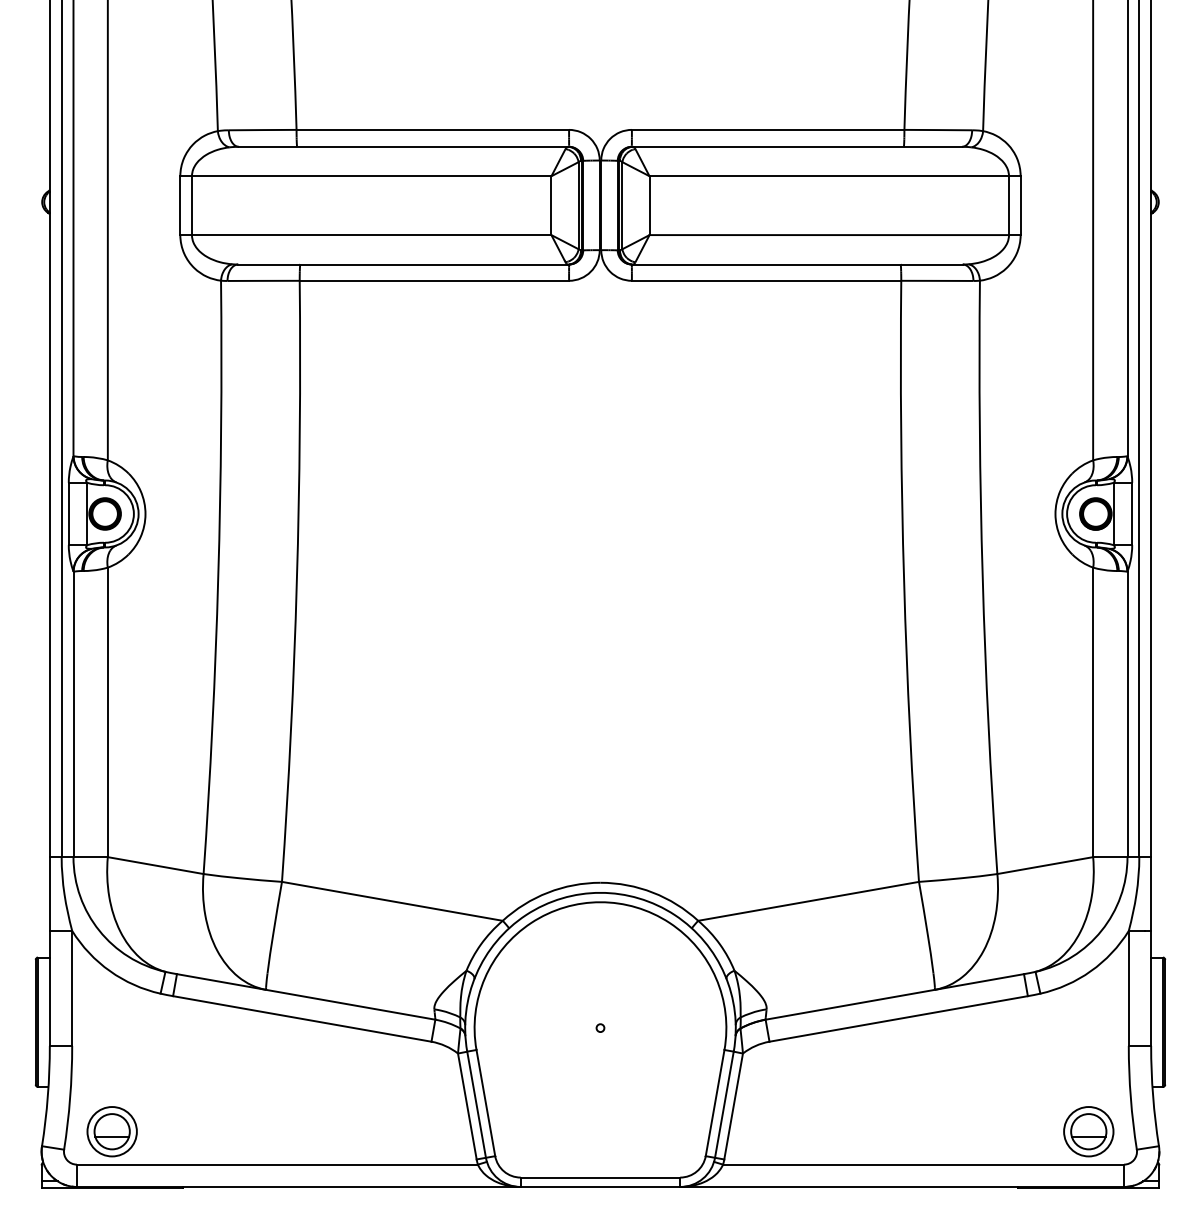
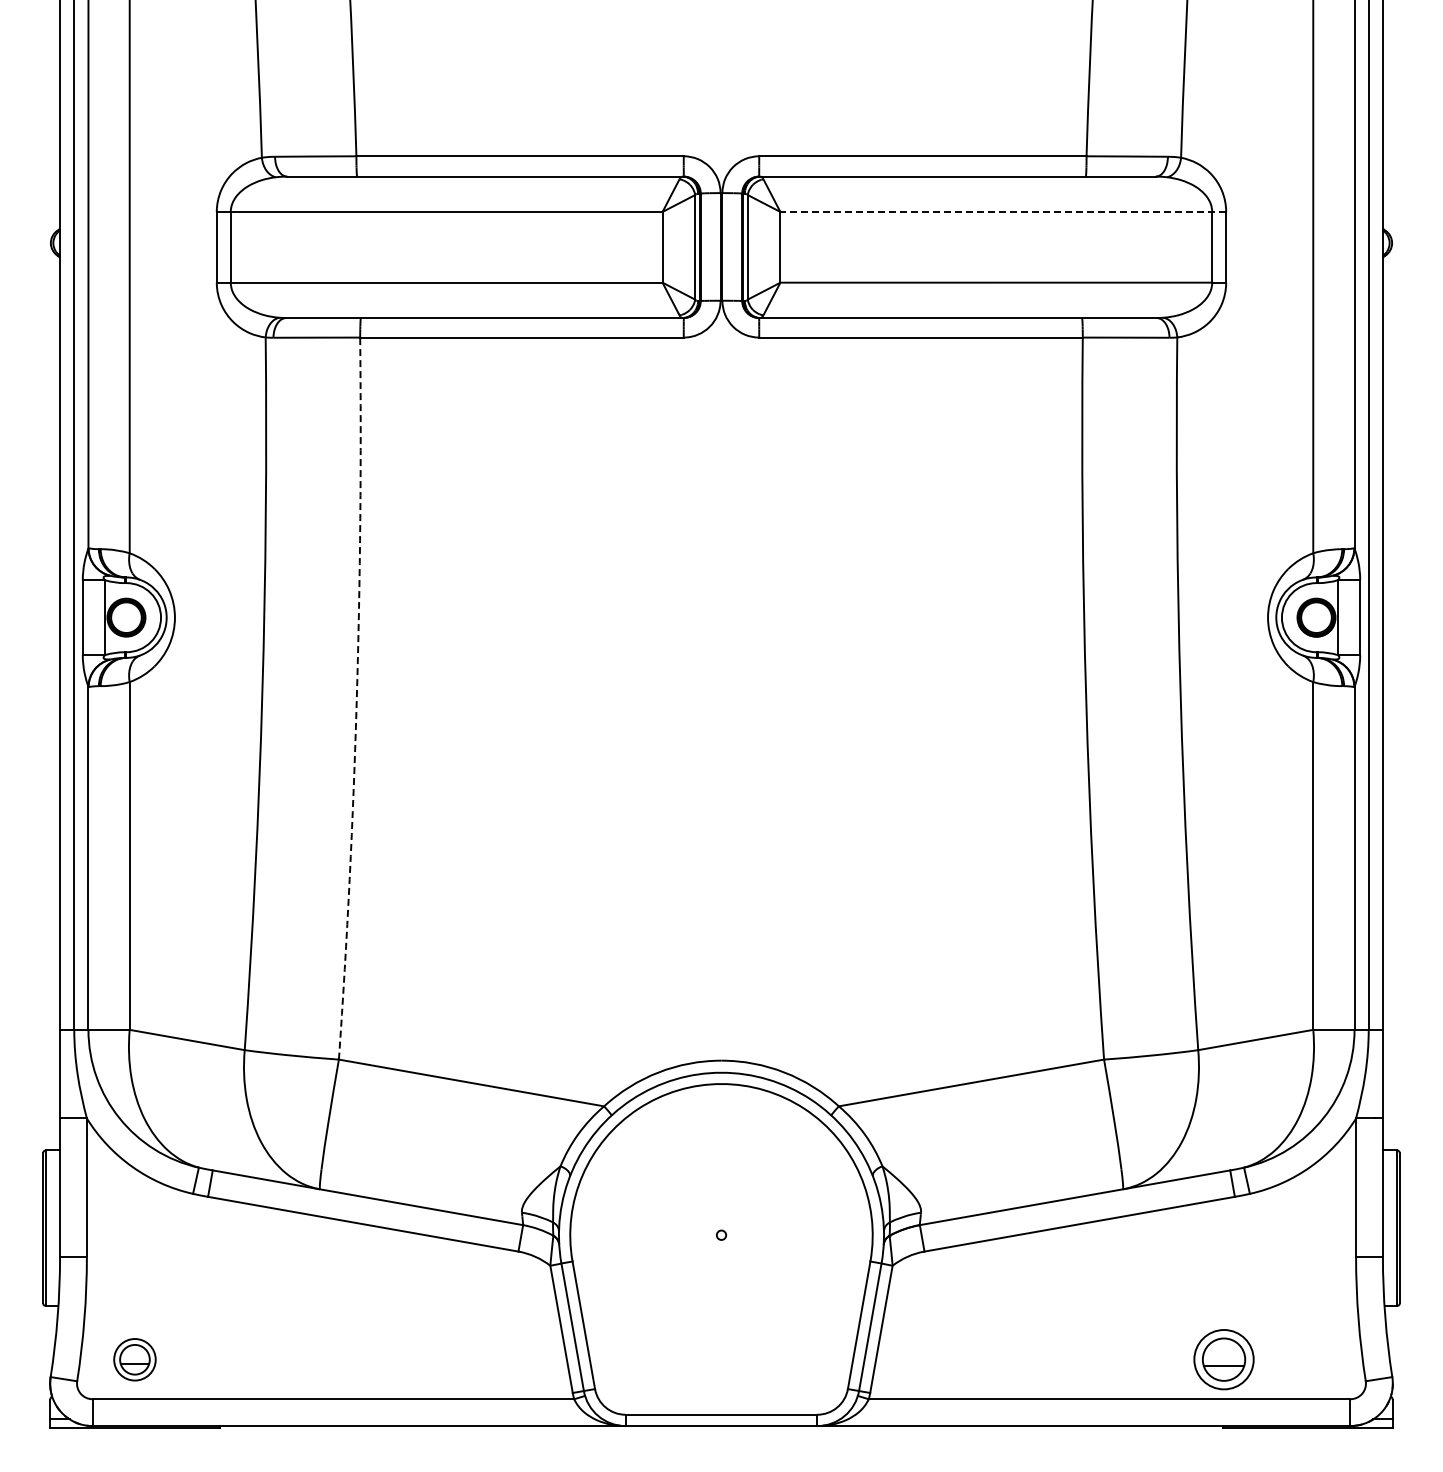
line: (835, 176) -> (1003, 212), solid -> dashed
arc: (296, 581) -> (356, 698), solid -> dashed
part: (111, 1131) -> (134, 1359), size x0.7
part: (1088, 1131) -> (1223, 1359), moved

